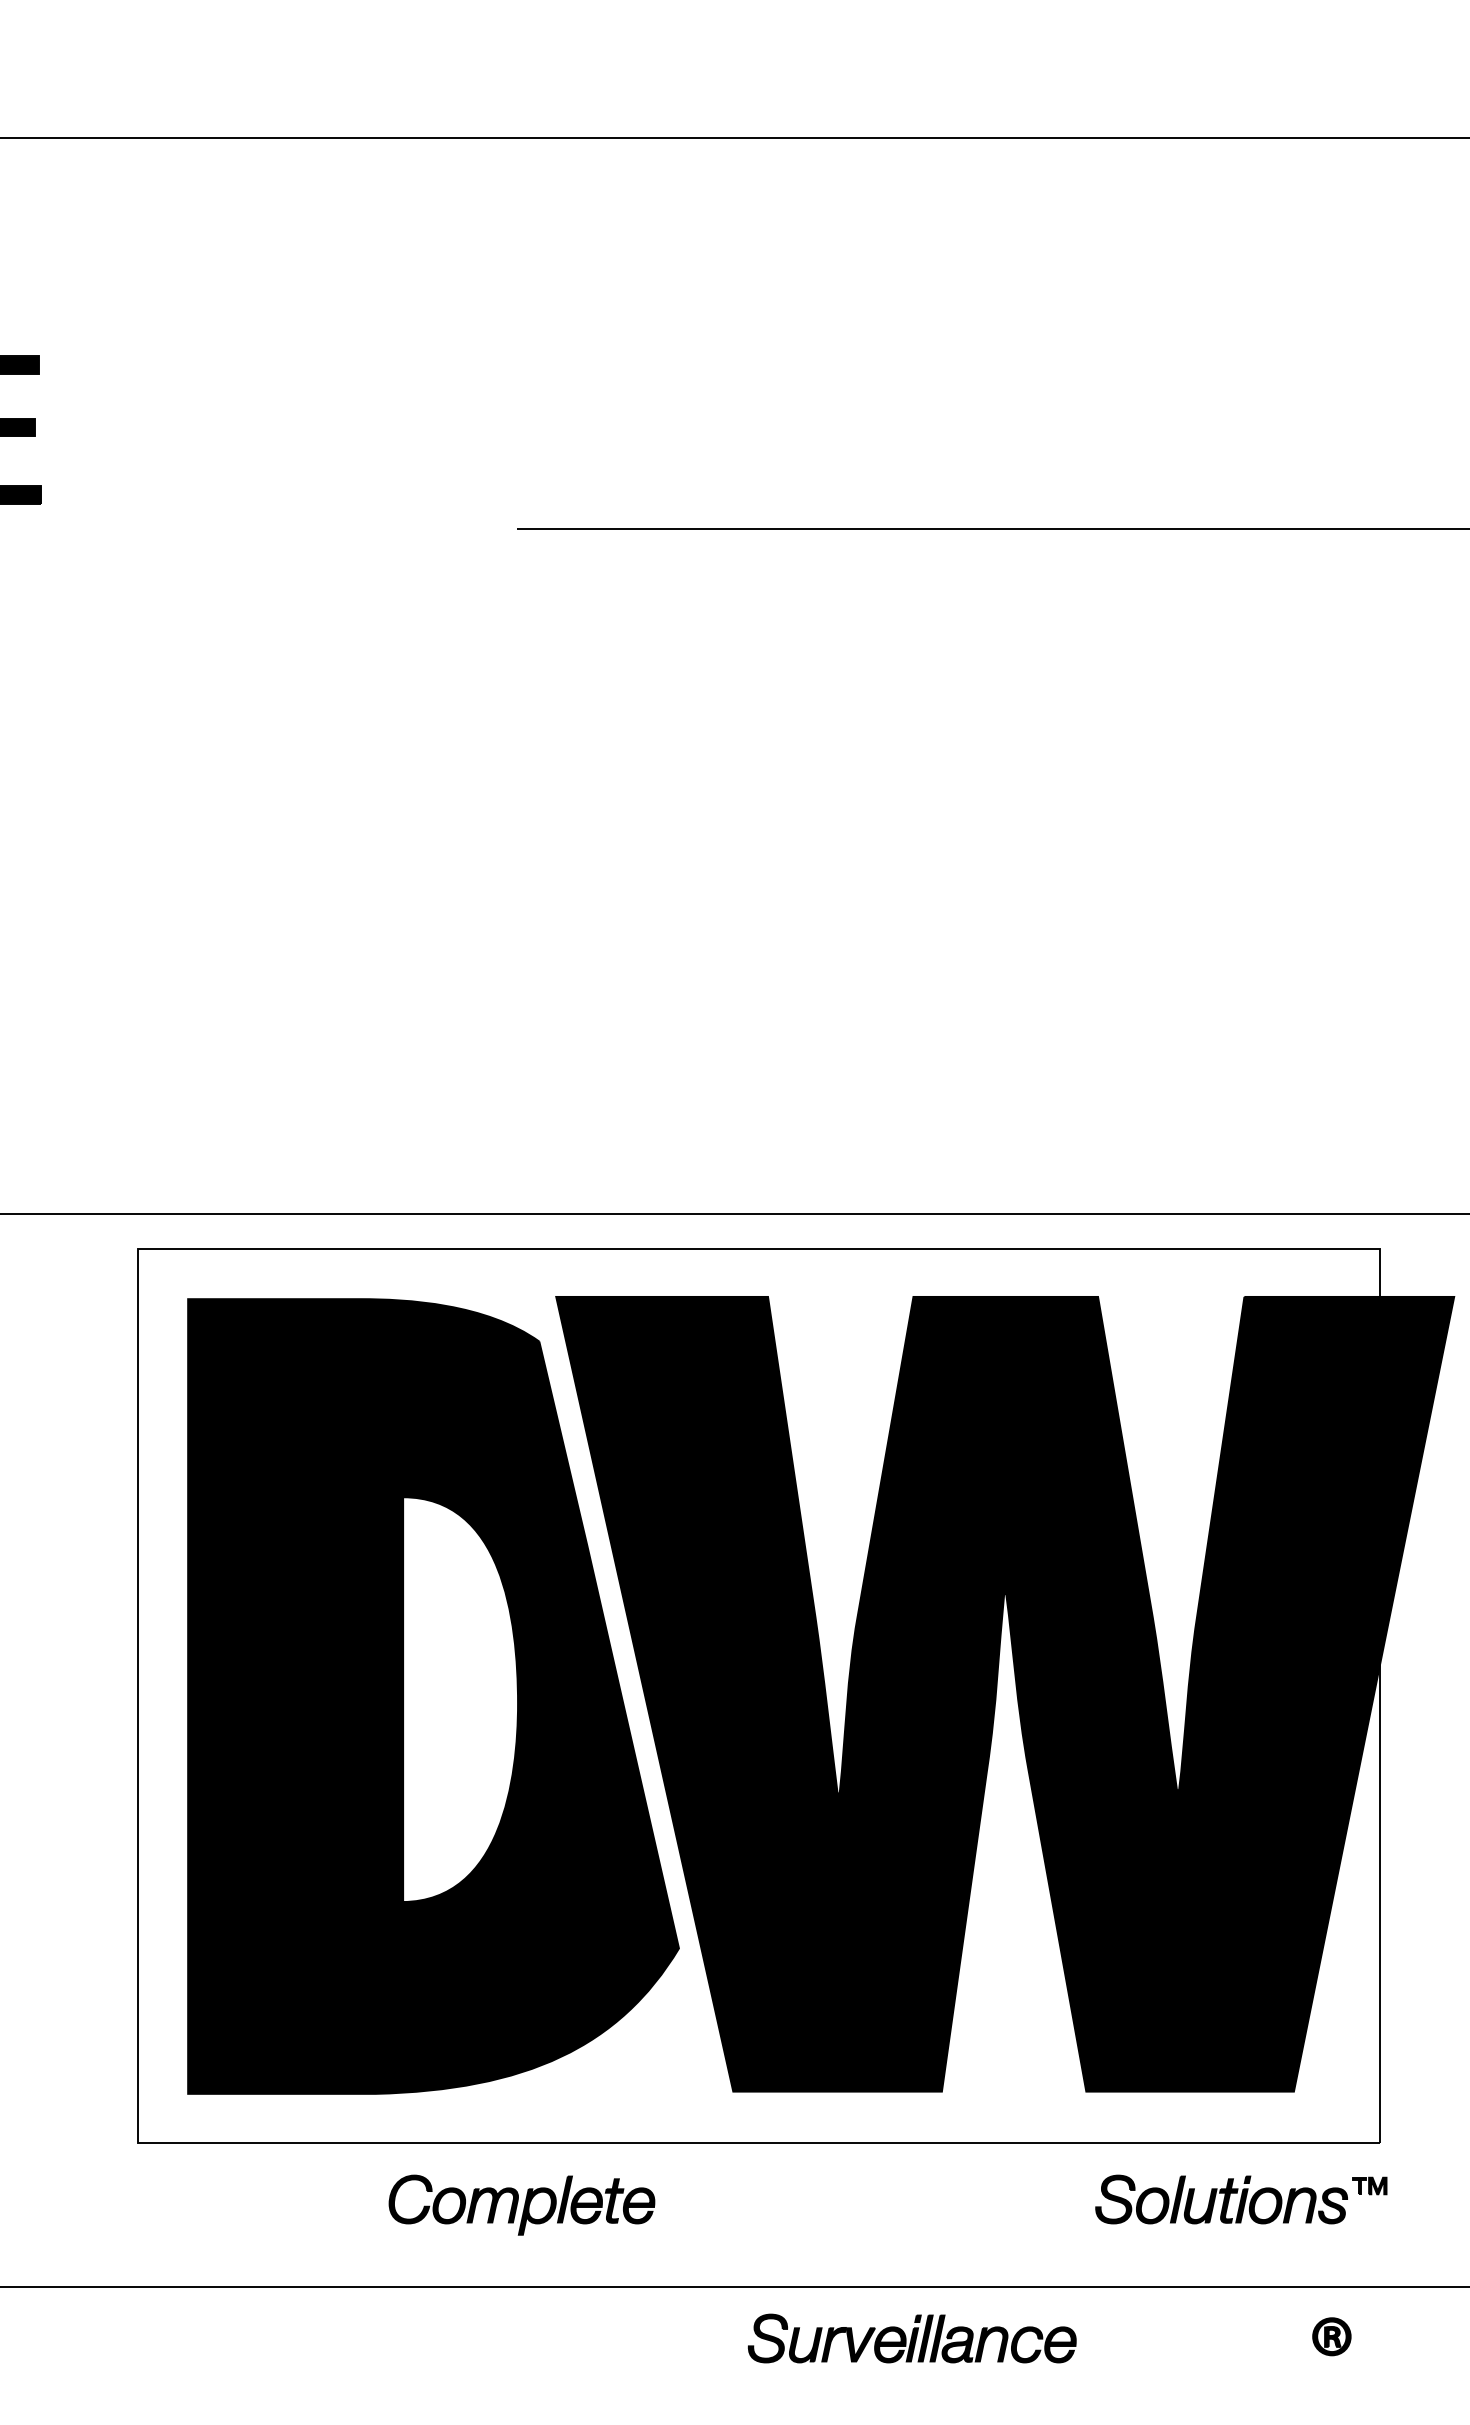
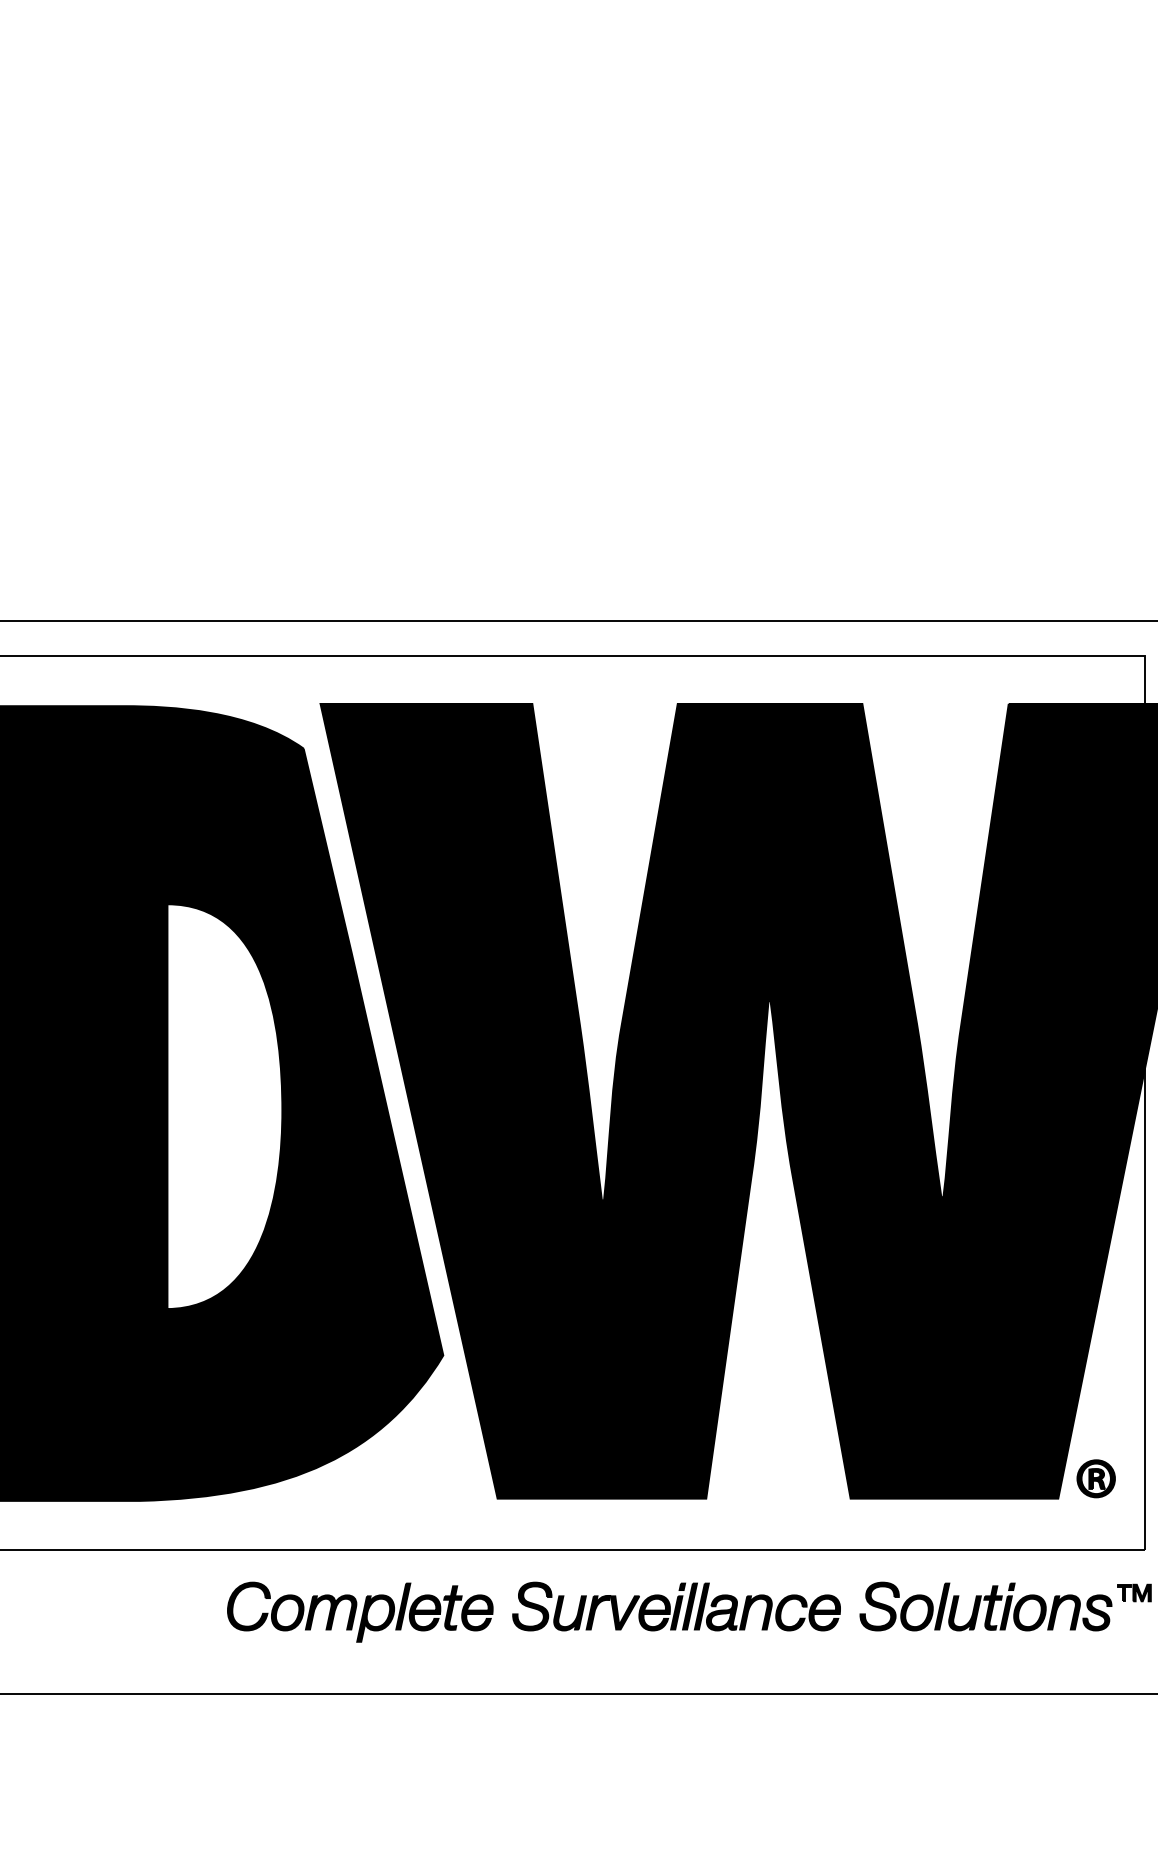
part: (521, 2204) -> (359, 1611), moved
part: (1331, 2336) -> (1095, 1478), moved
part: (911, 2338) -> (675, 1606), moved

